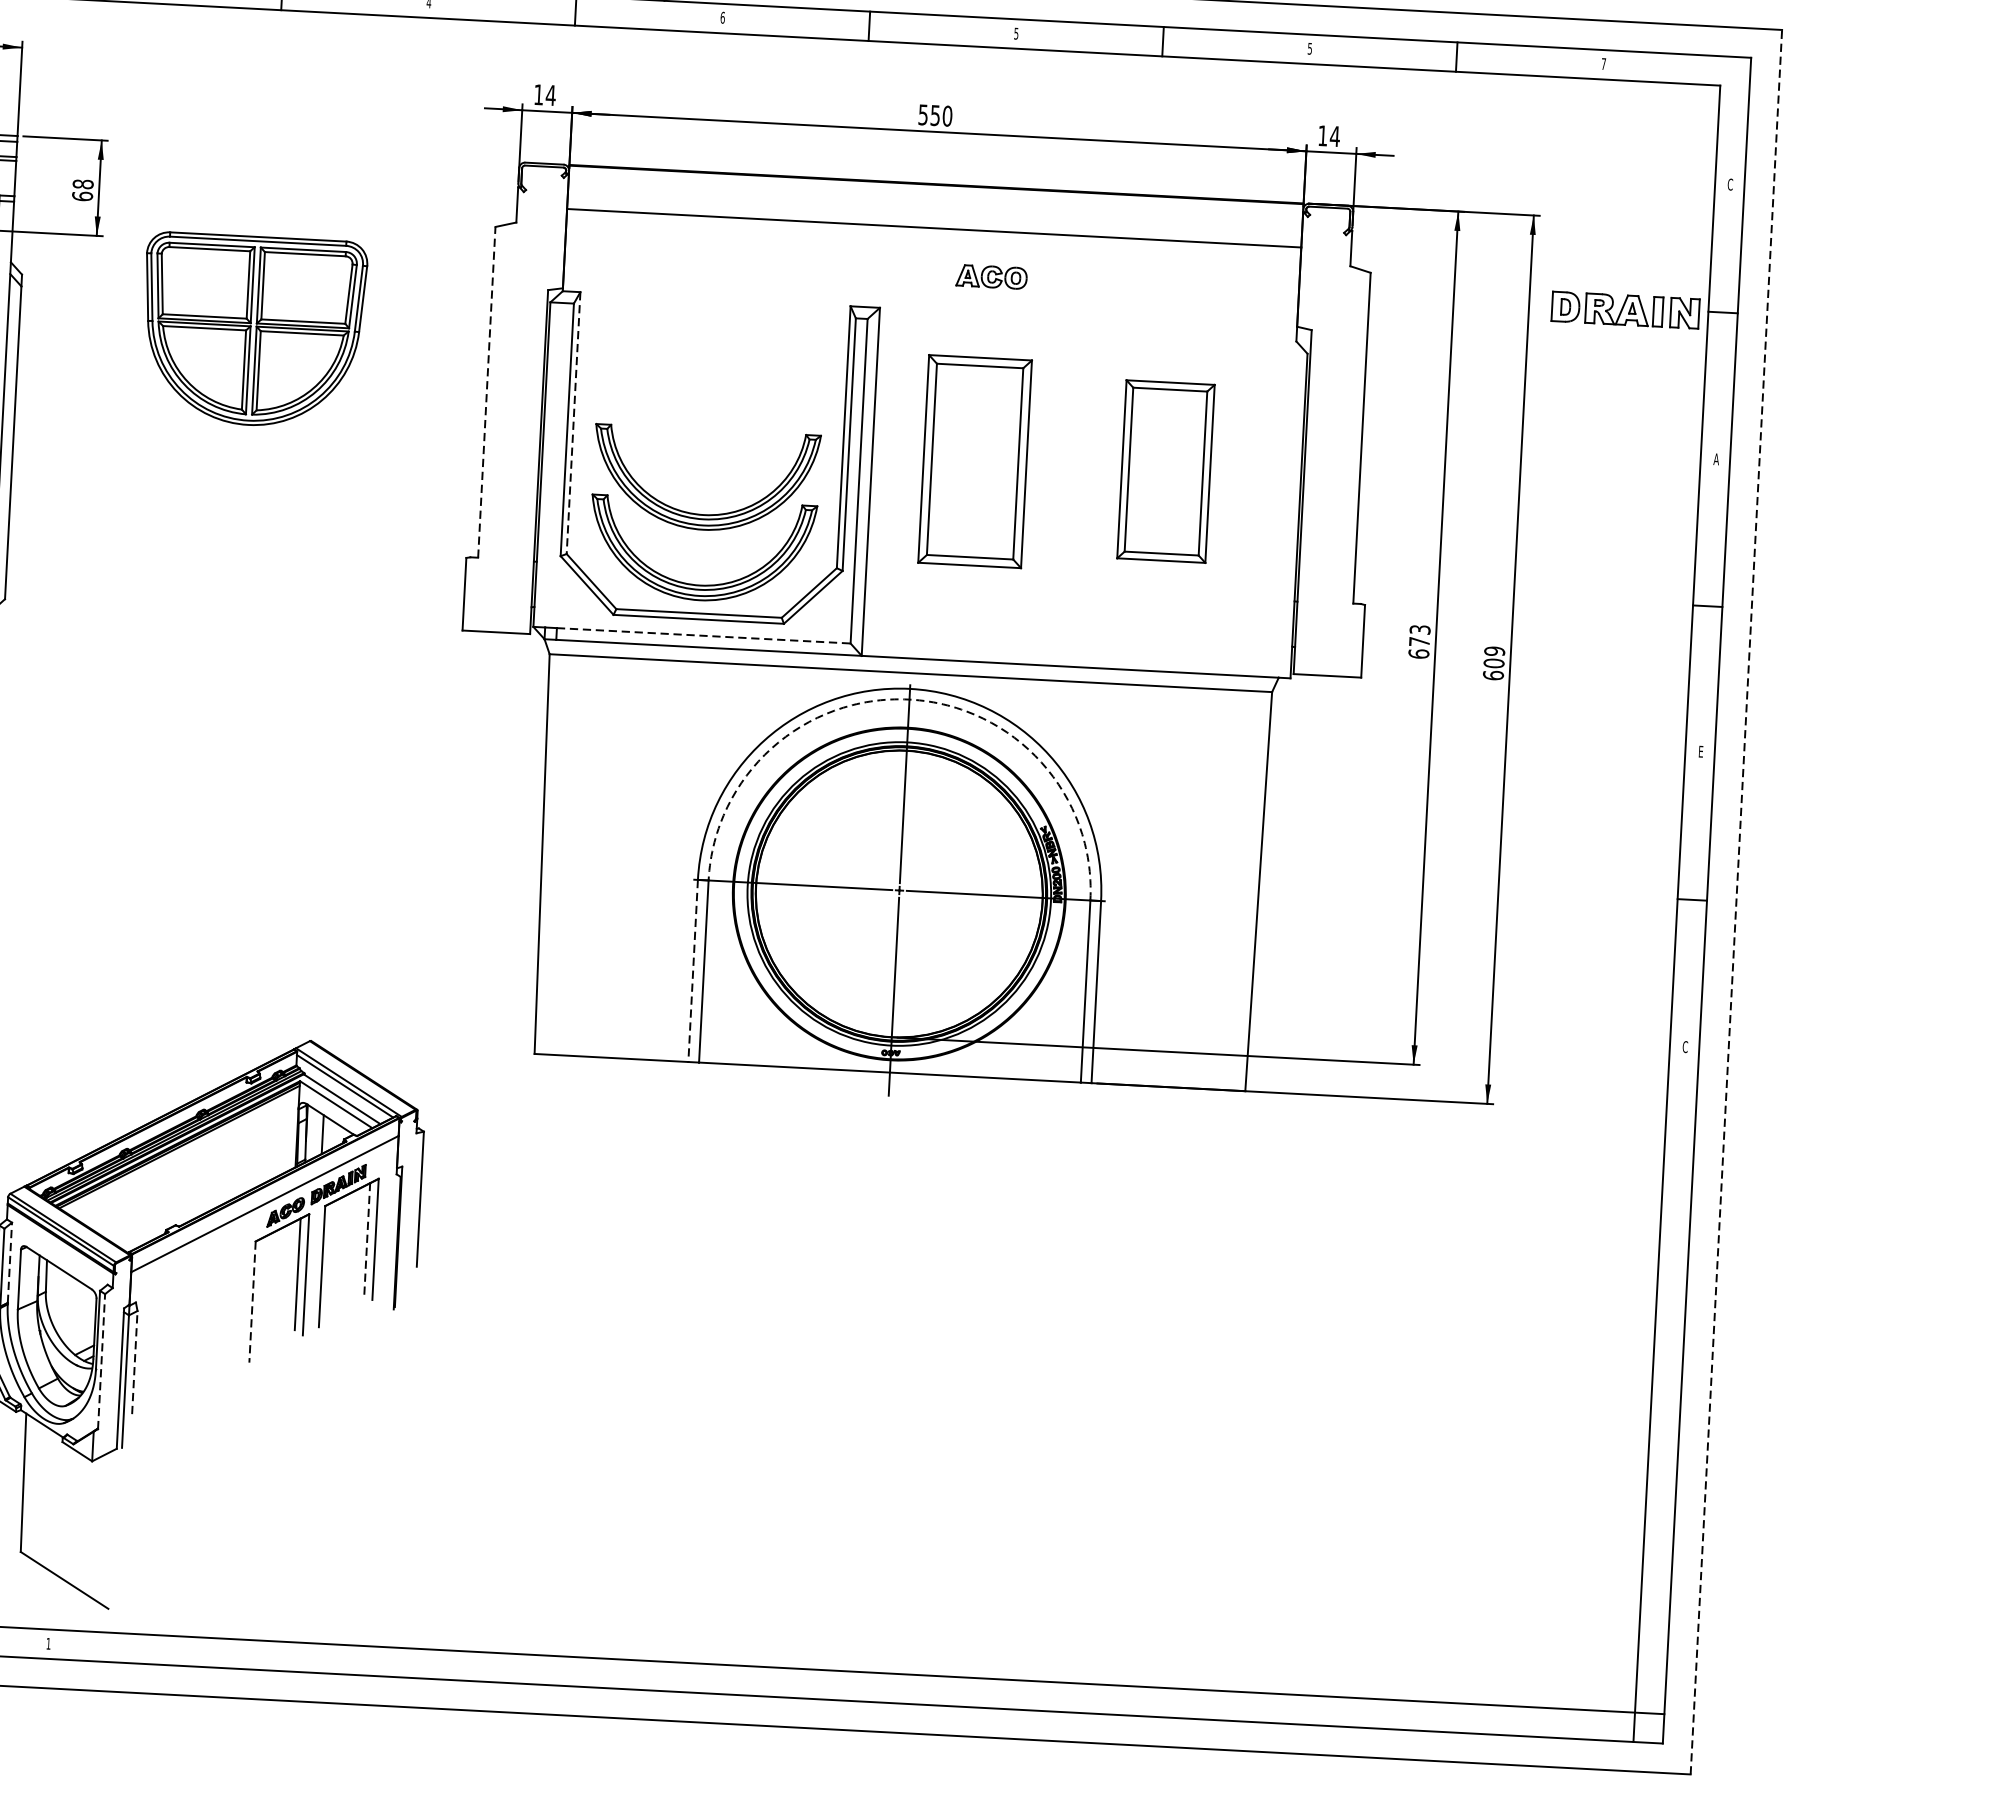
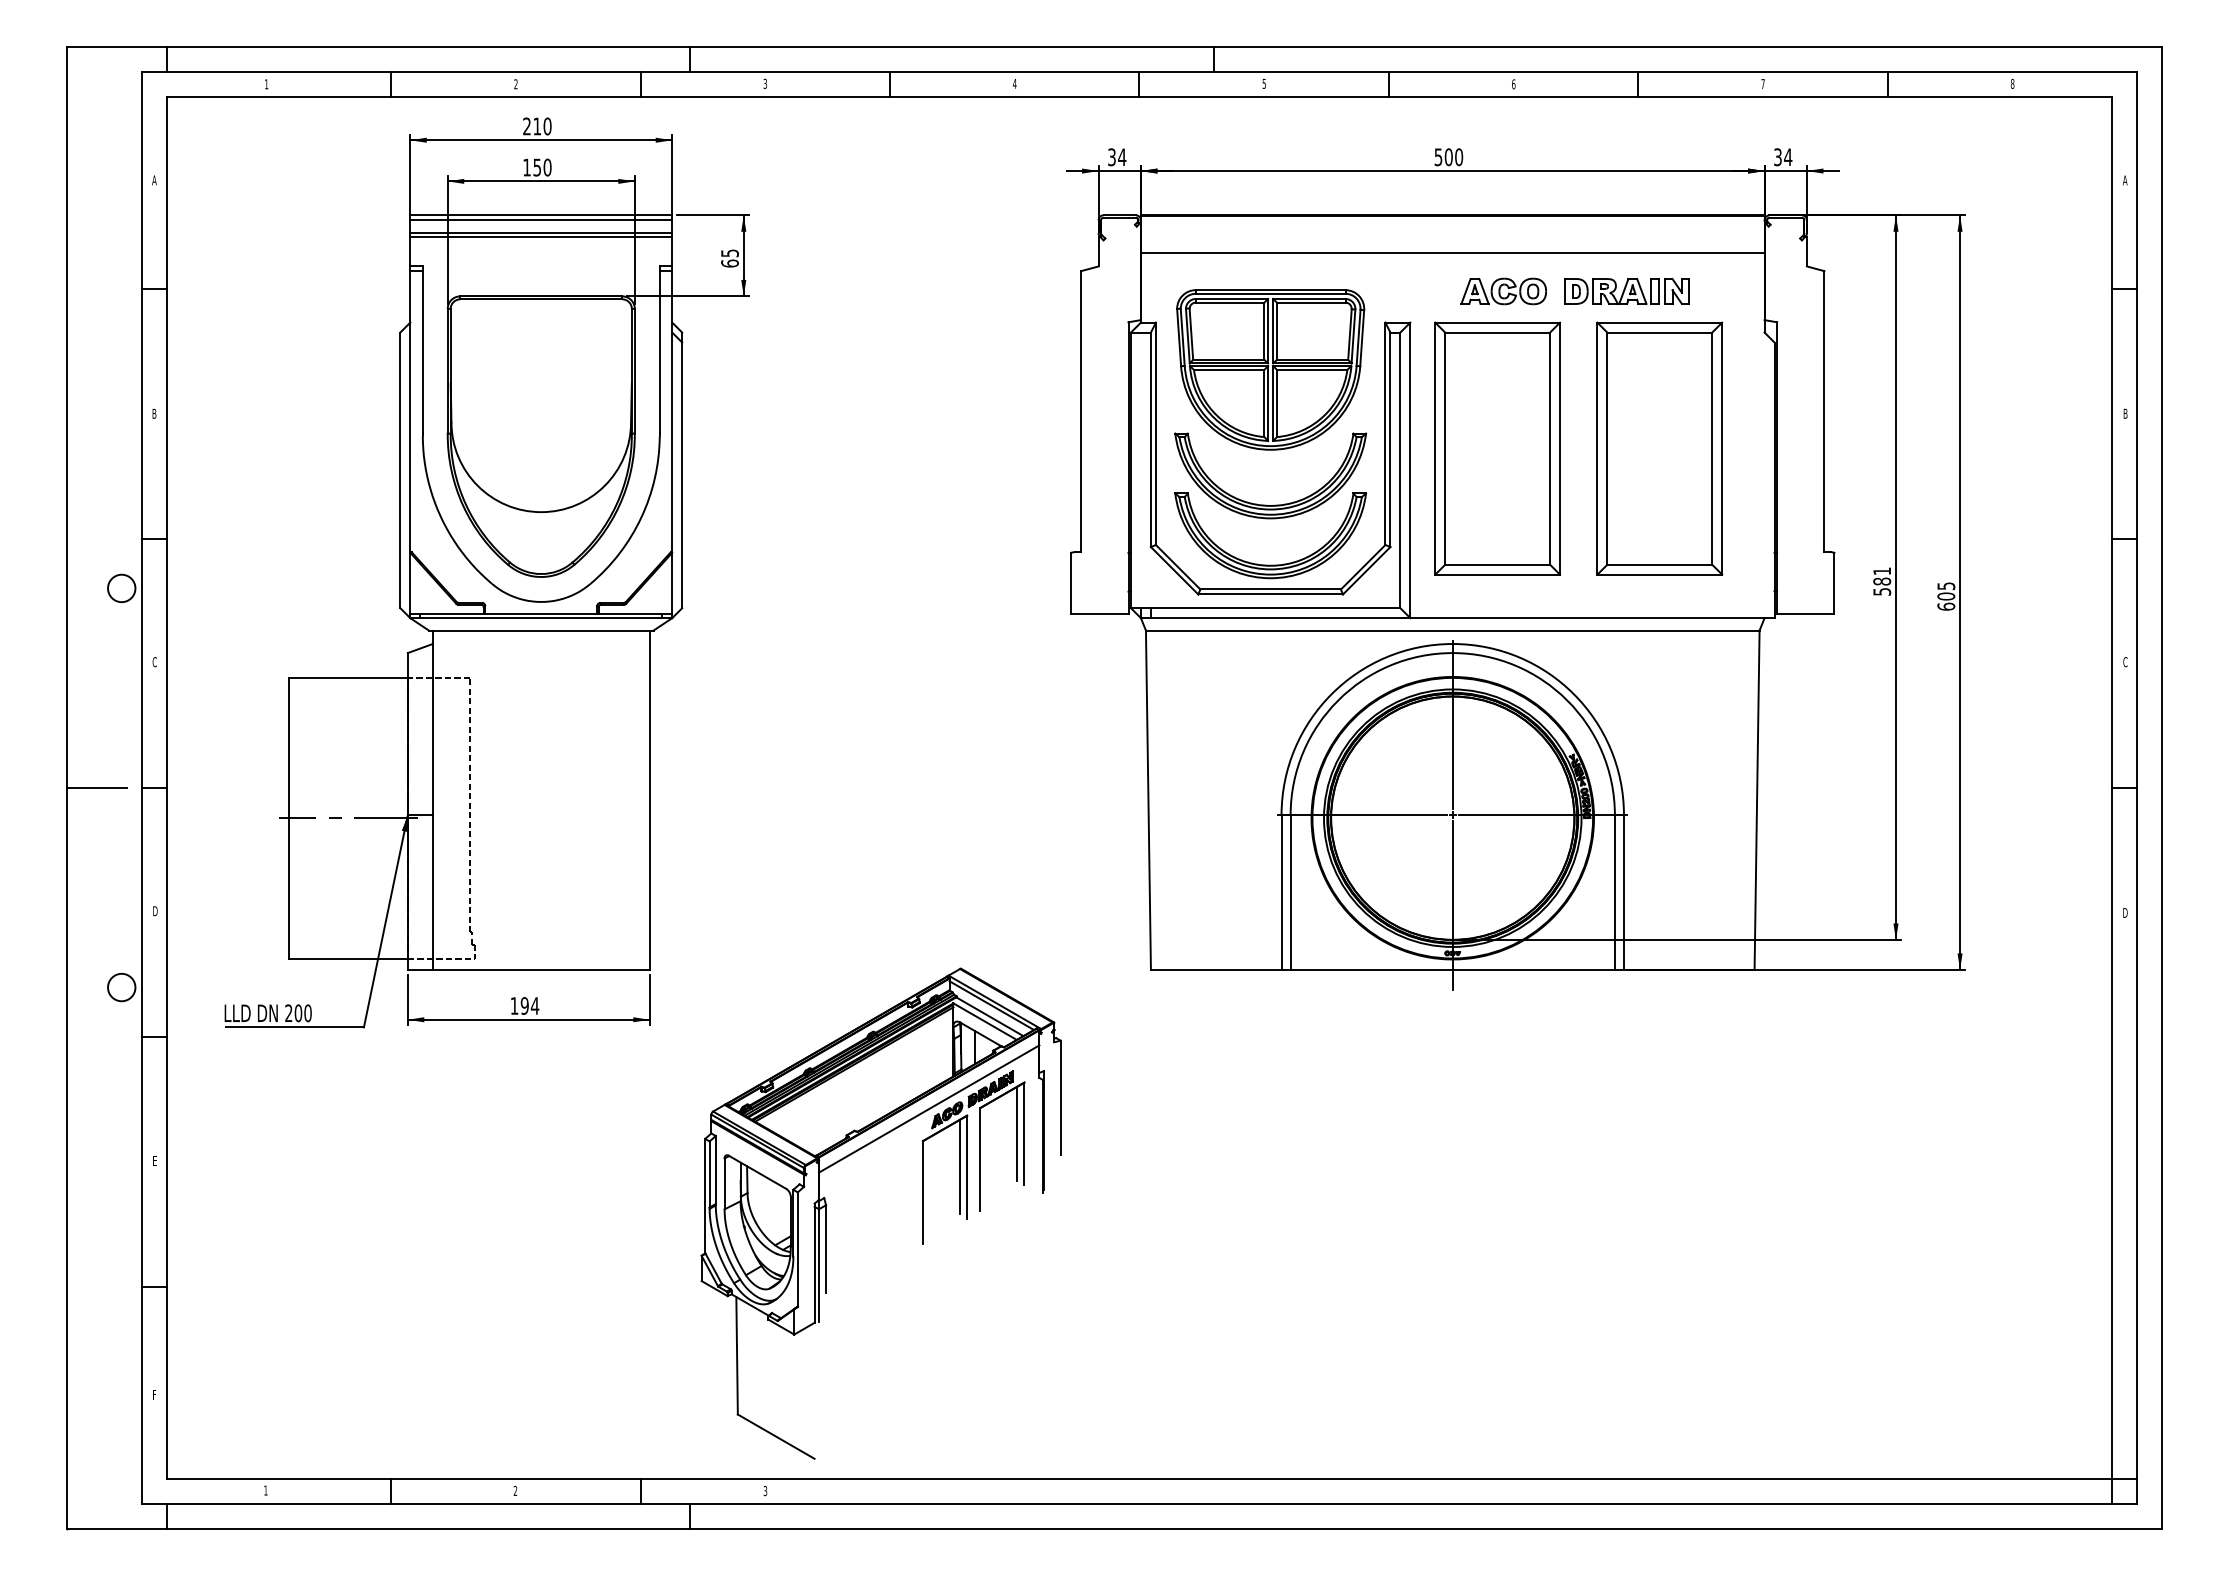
text: (722, 17) -> (1264, 83), 6 -> 5
text: (1016, 33) -> (1513, 84), 5 -> 6
text: (1309, 49) -> (1762, 84), 5 -> 7
text: (1603, 63) -> (2012, 83), 7 -> 8
text: (538, 95) -> (1111, 157), 14 -> 34
text: (935, 115) -> (1448, 157), 550 -> 500
text: (1322, 136) -> (1777, 157), 14 -> 34
text: (82, 184) -> (729, 253), 68 -> 65
text: (1729, 184) -> (2124, 180), C -> A
part: (991, 277) -> (1503, 291), size x1.43
part: (1624, 310) -> (1626, 291), moved
part: (253, 330) -> (1270, 369), moved
line: (487, 392) -> (1081, 411), dashed -> solid
line: (573, 423) -> (1155, 434), dashed -> solid
text: (1716, 459) -> (2125, 413), A -> B
part: (974, 461) -> (1497, 448), size x1.43
part: (1165, 471) -> (1659, 448), size x1.67
line: (703, 636) -> (1275, 608), dashed -> solid
text: (1419, 641) -> (1882, 581), 673 -> 581
text: (1493, 651) -> (1945, 586), 609 -> 605
arc: (909, 700) -> (1452, 653), dashed -> solid
text: (1700, 752) -> (2125, 662), E -> C
line: (1736, 901) -> (2162, 787), dashed -> solid
line: (693, 972) -> (1281, 893), dashed -> solid
text: (1685, 1046) -> (2125, 912), C -> D
line: (367, 1238) -> (1017, 1133), dashed -> solid
line: (9, 1262) -> (715, 1169), dashed -> solid
line: (253, 1303) -> (923, 1193), dashed -> solid
line: (101, 1361) -> (797, 1249), dashed -> solid
line: (135, 1363) -> (826, 1249), dashed -> solid
text: (48, 1644) -> (765, 1491), 1 -> 3

